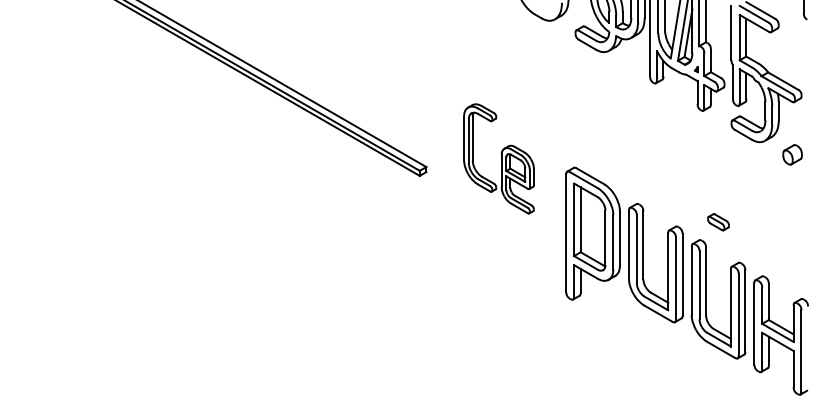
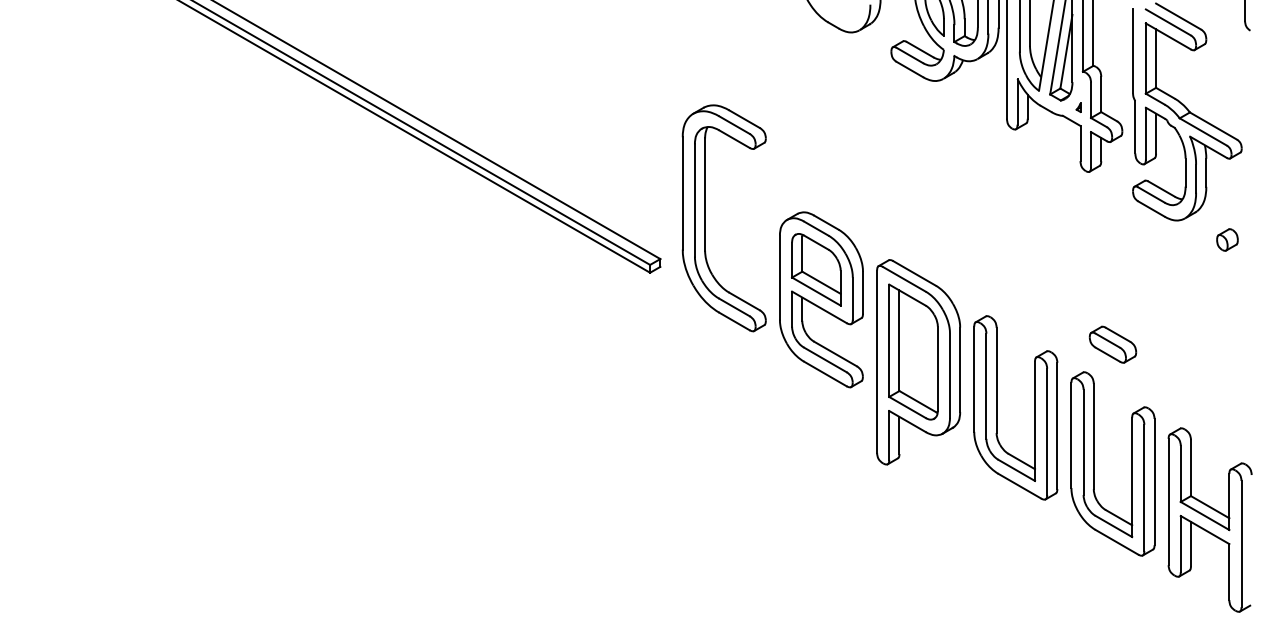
part: (791, 154) -> (1226, 239), size x0.71
part: (498, 158) -> (772, 245), size x1.67
part: (718, 221) -> (1112, 343), size x1.43

